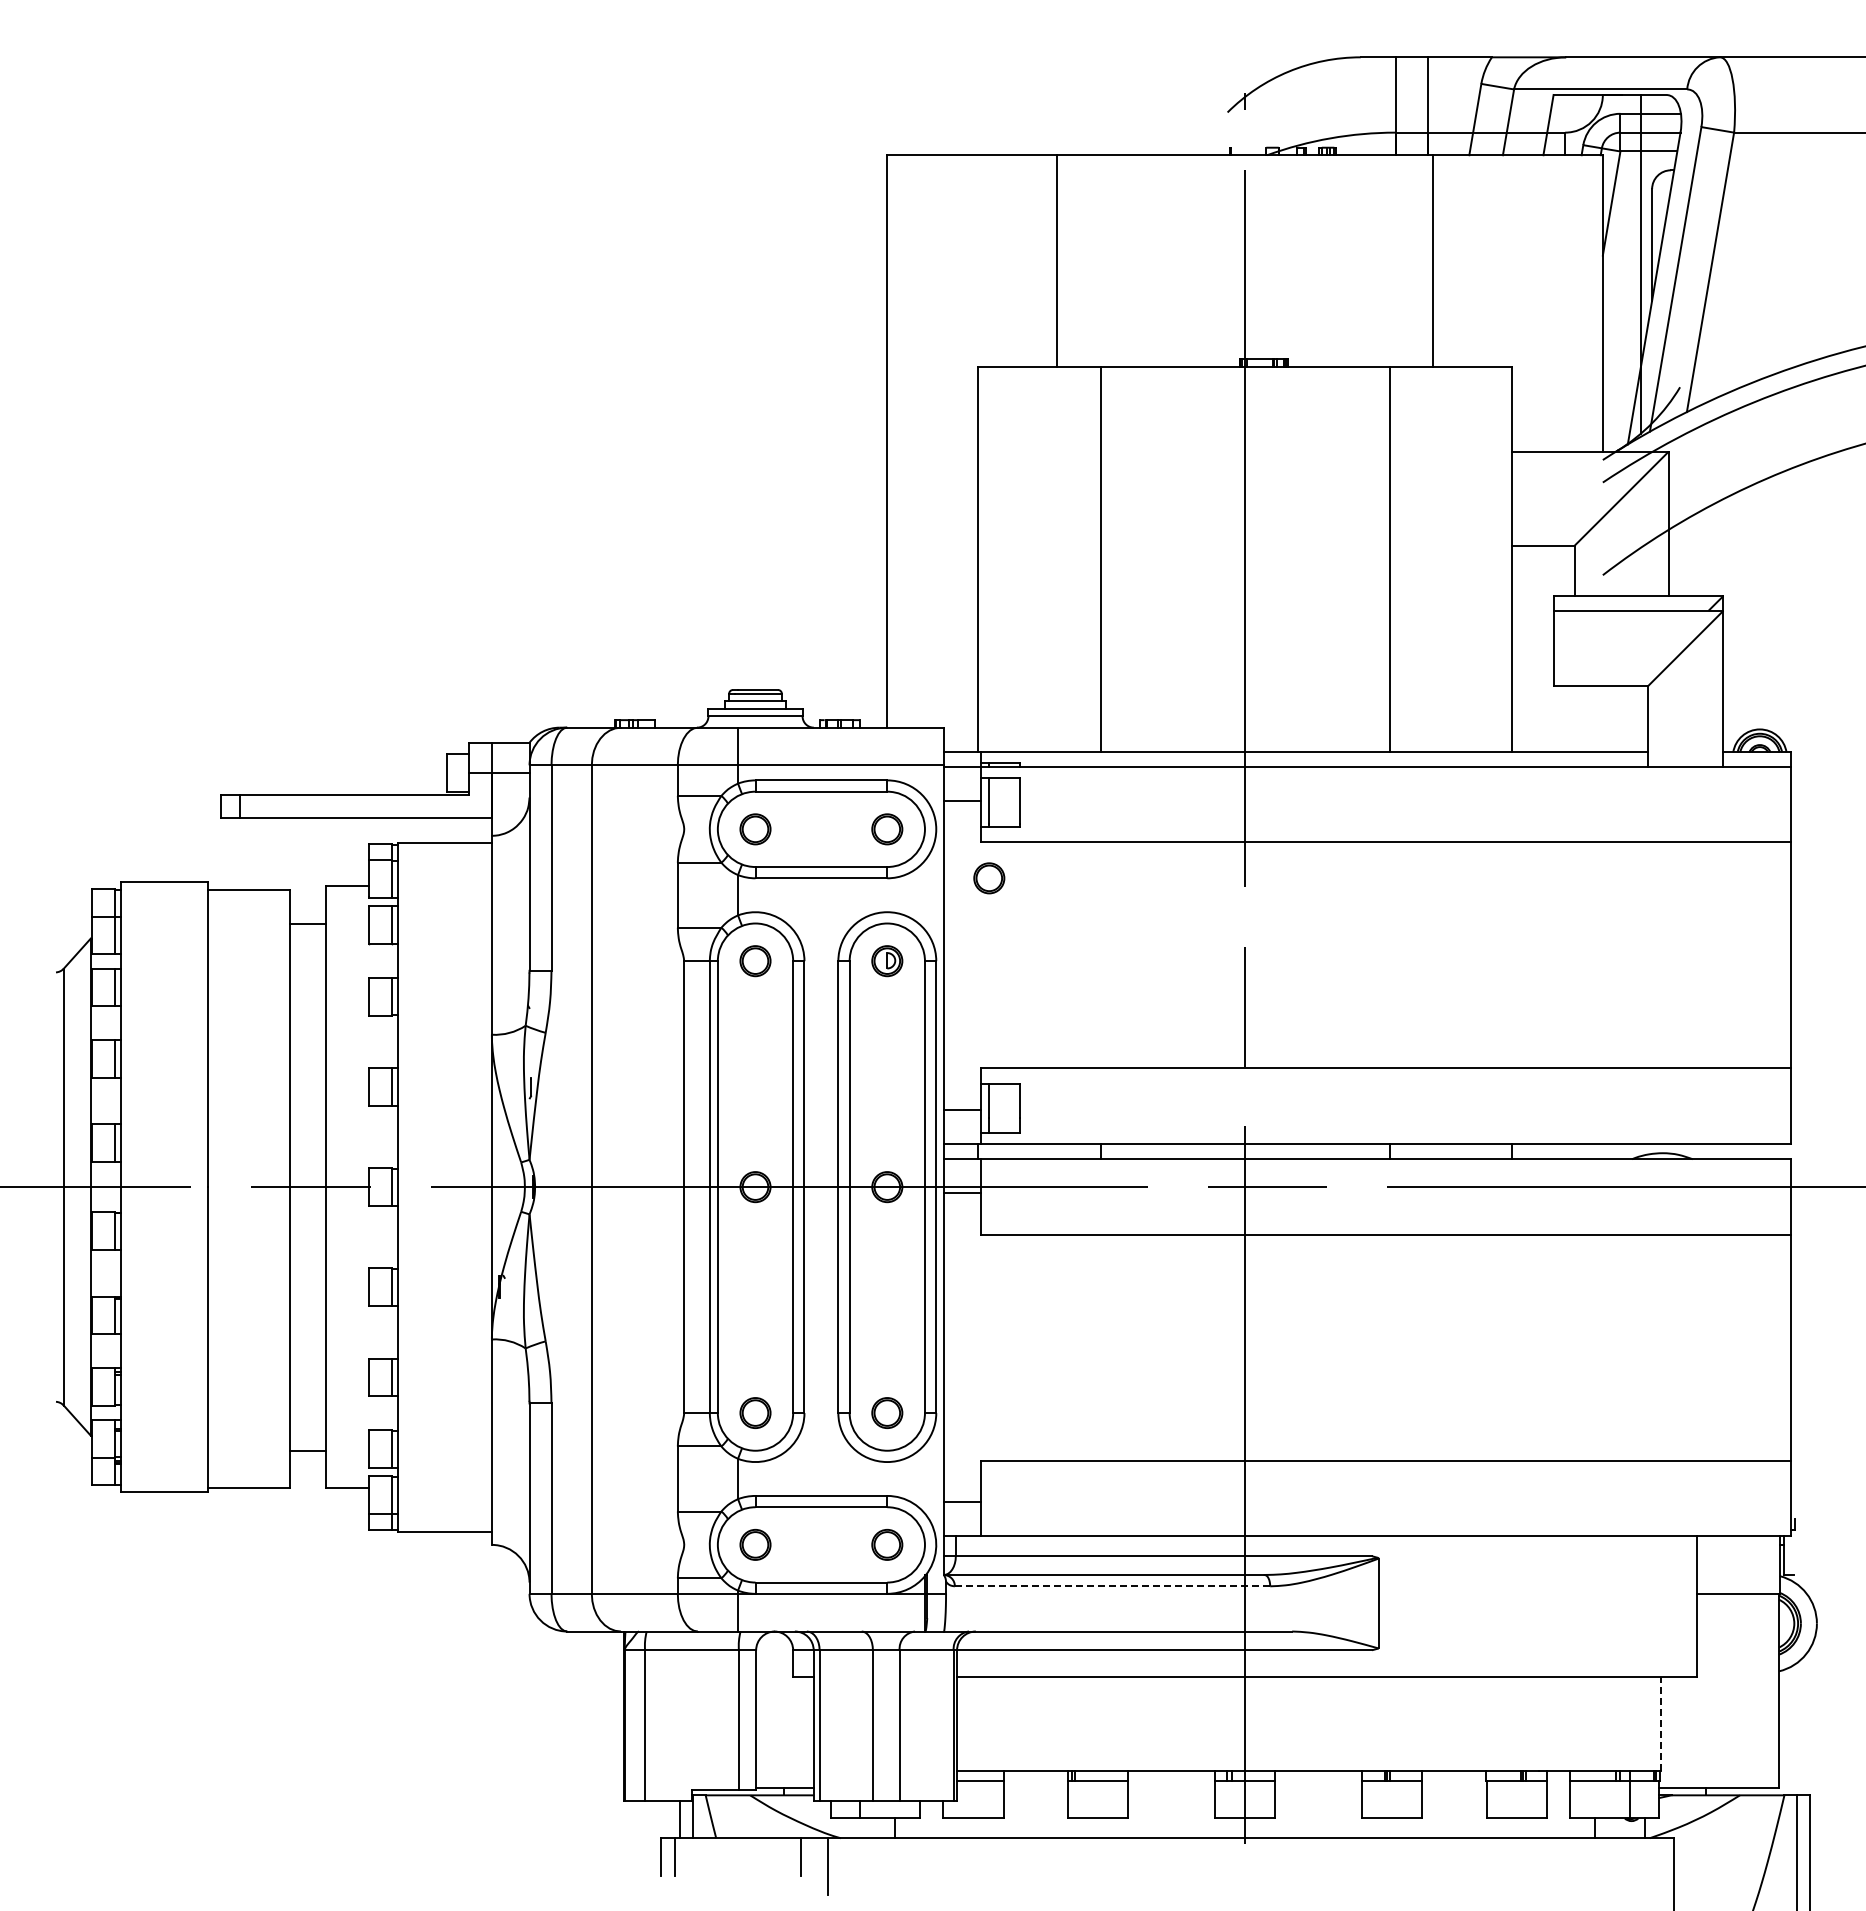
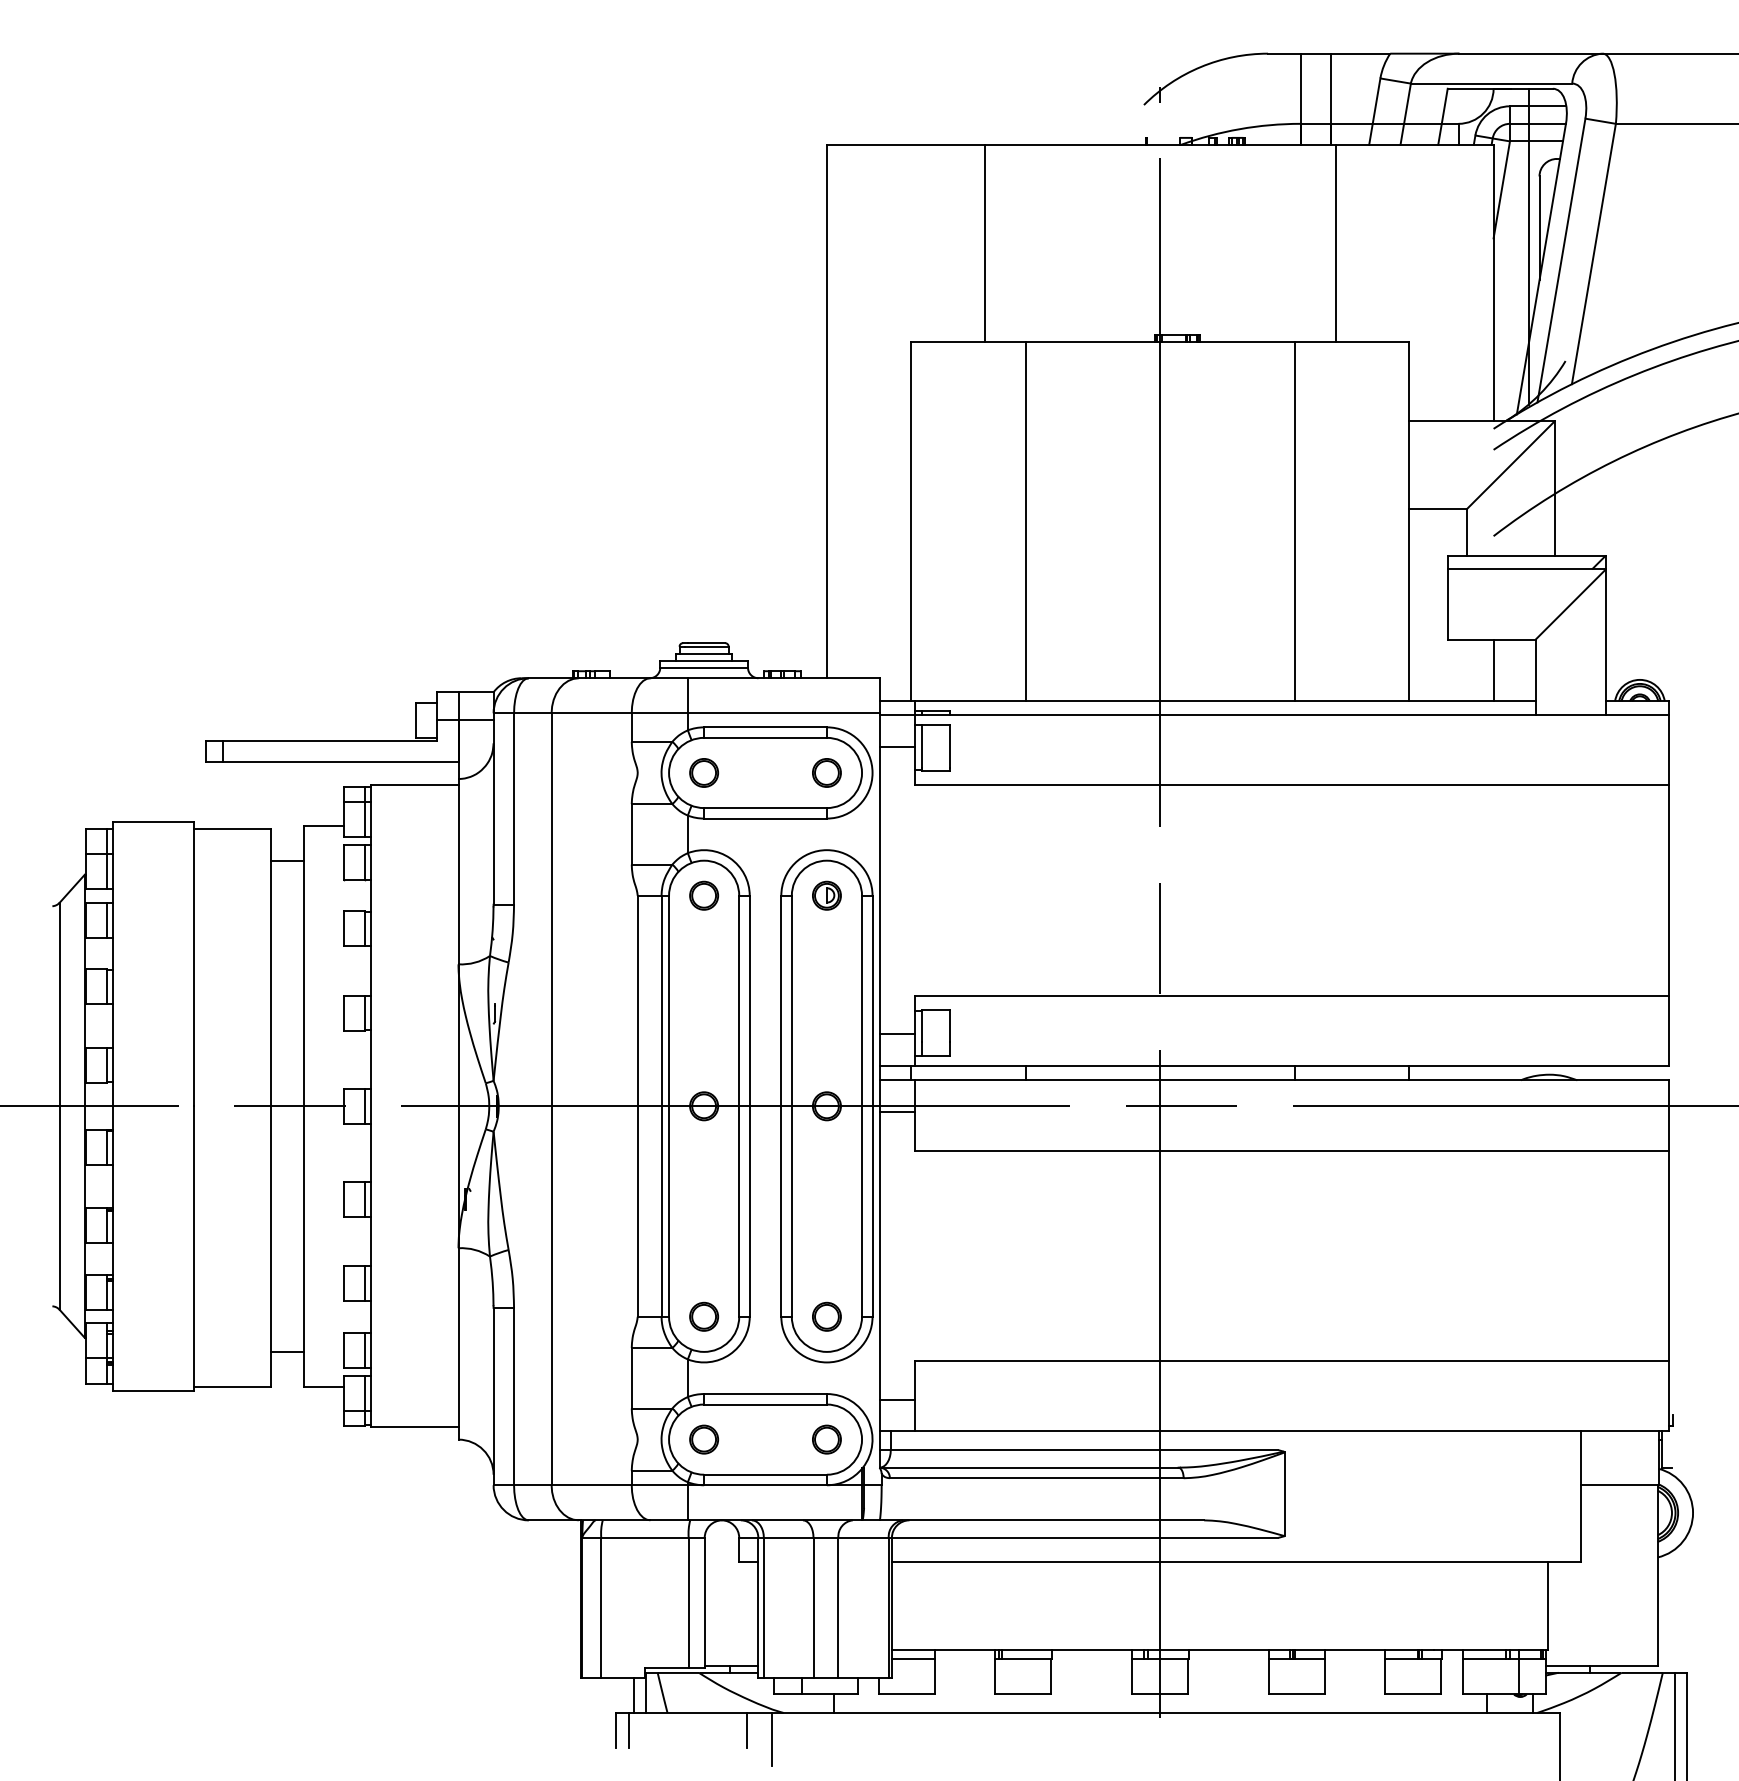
line: (1602, 719) -> (1493, 670), added
part: (989, 878) -> (922, 818), removed
line: (1112, 1586) -> (1036, 1478), dashed -> solid
line: (1661, 1723) -> (1548, 1606), dashed -> solid

